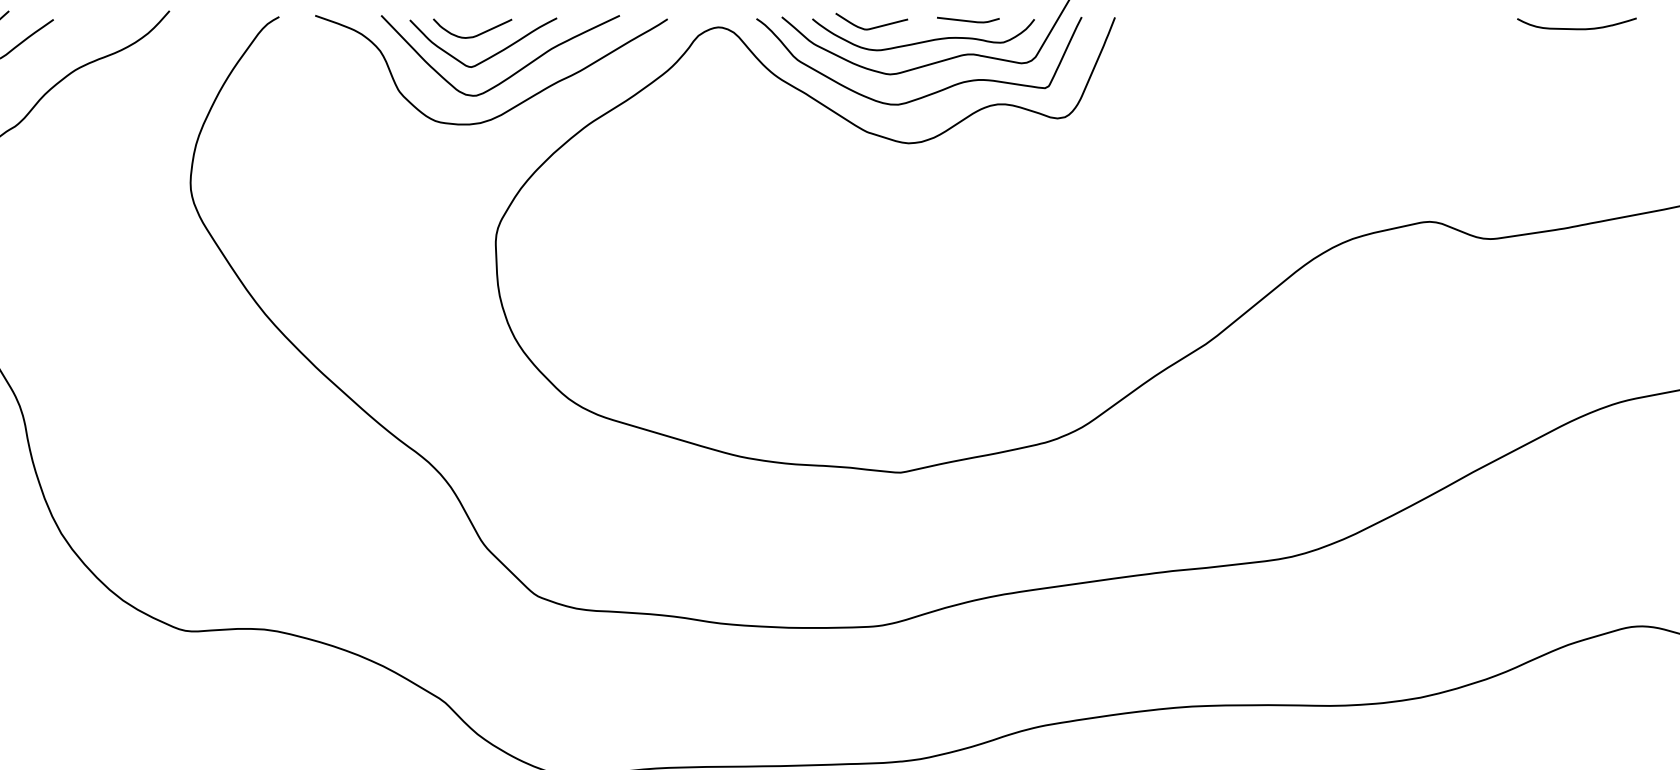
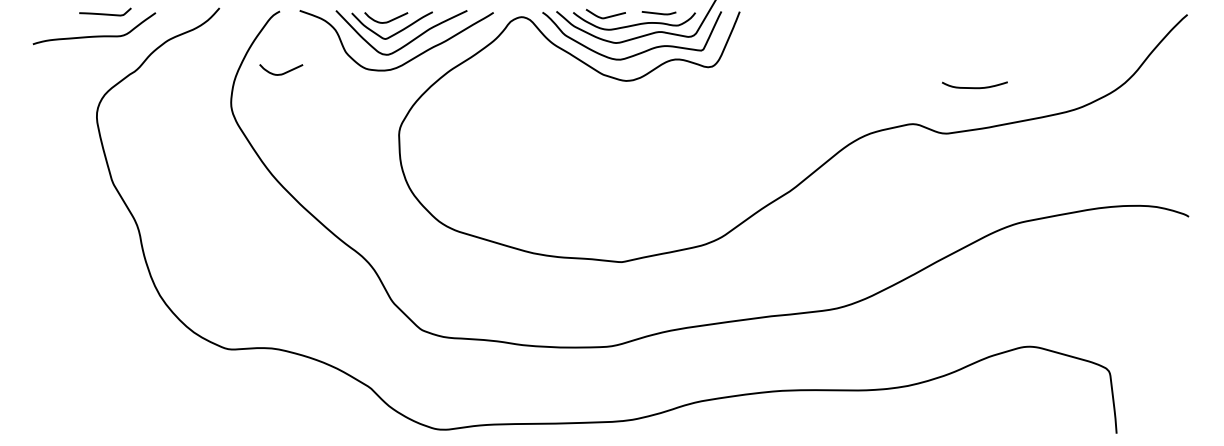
curve: (1576, 28) -> (974, 87), moved
curve: (285, 127) -> (283, 72), added

